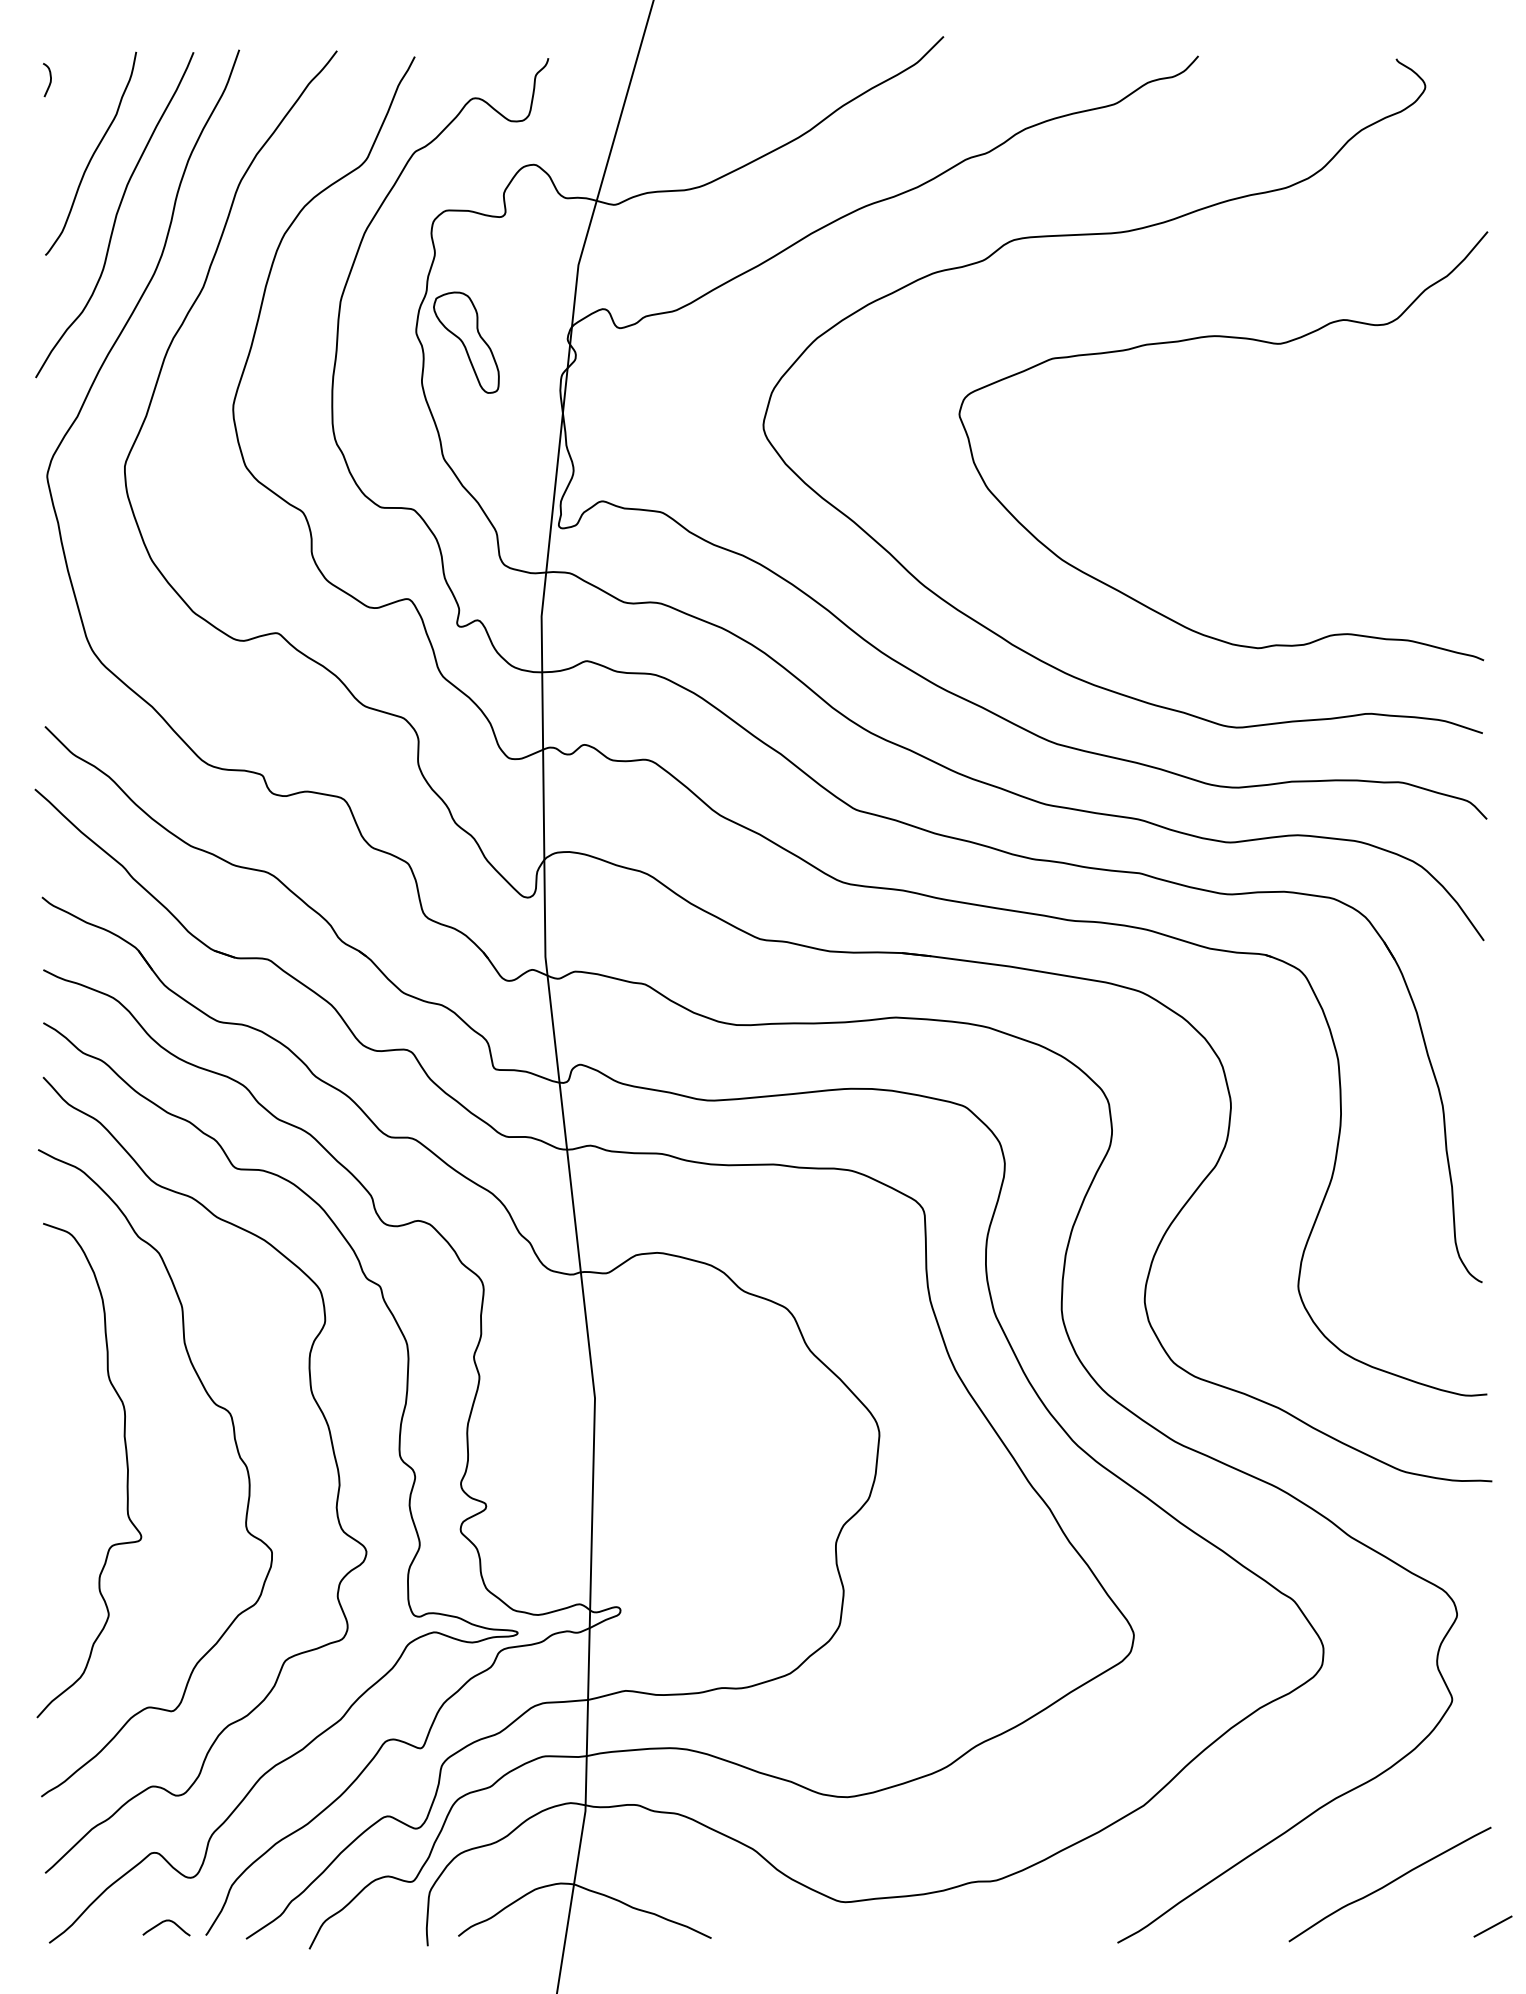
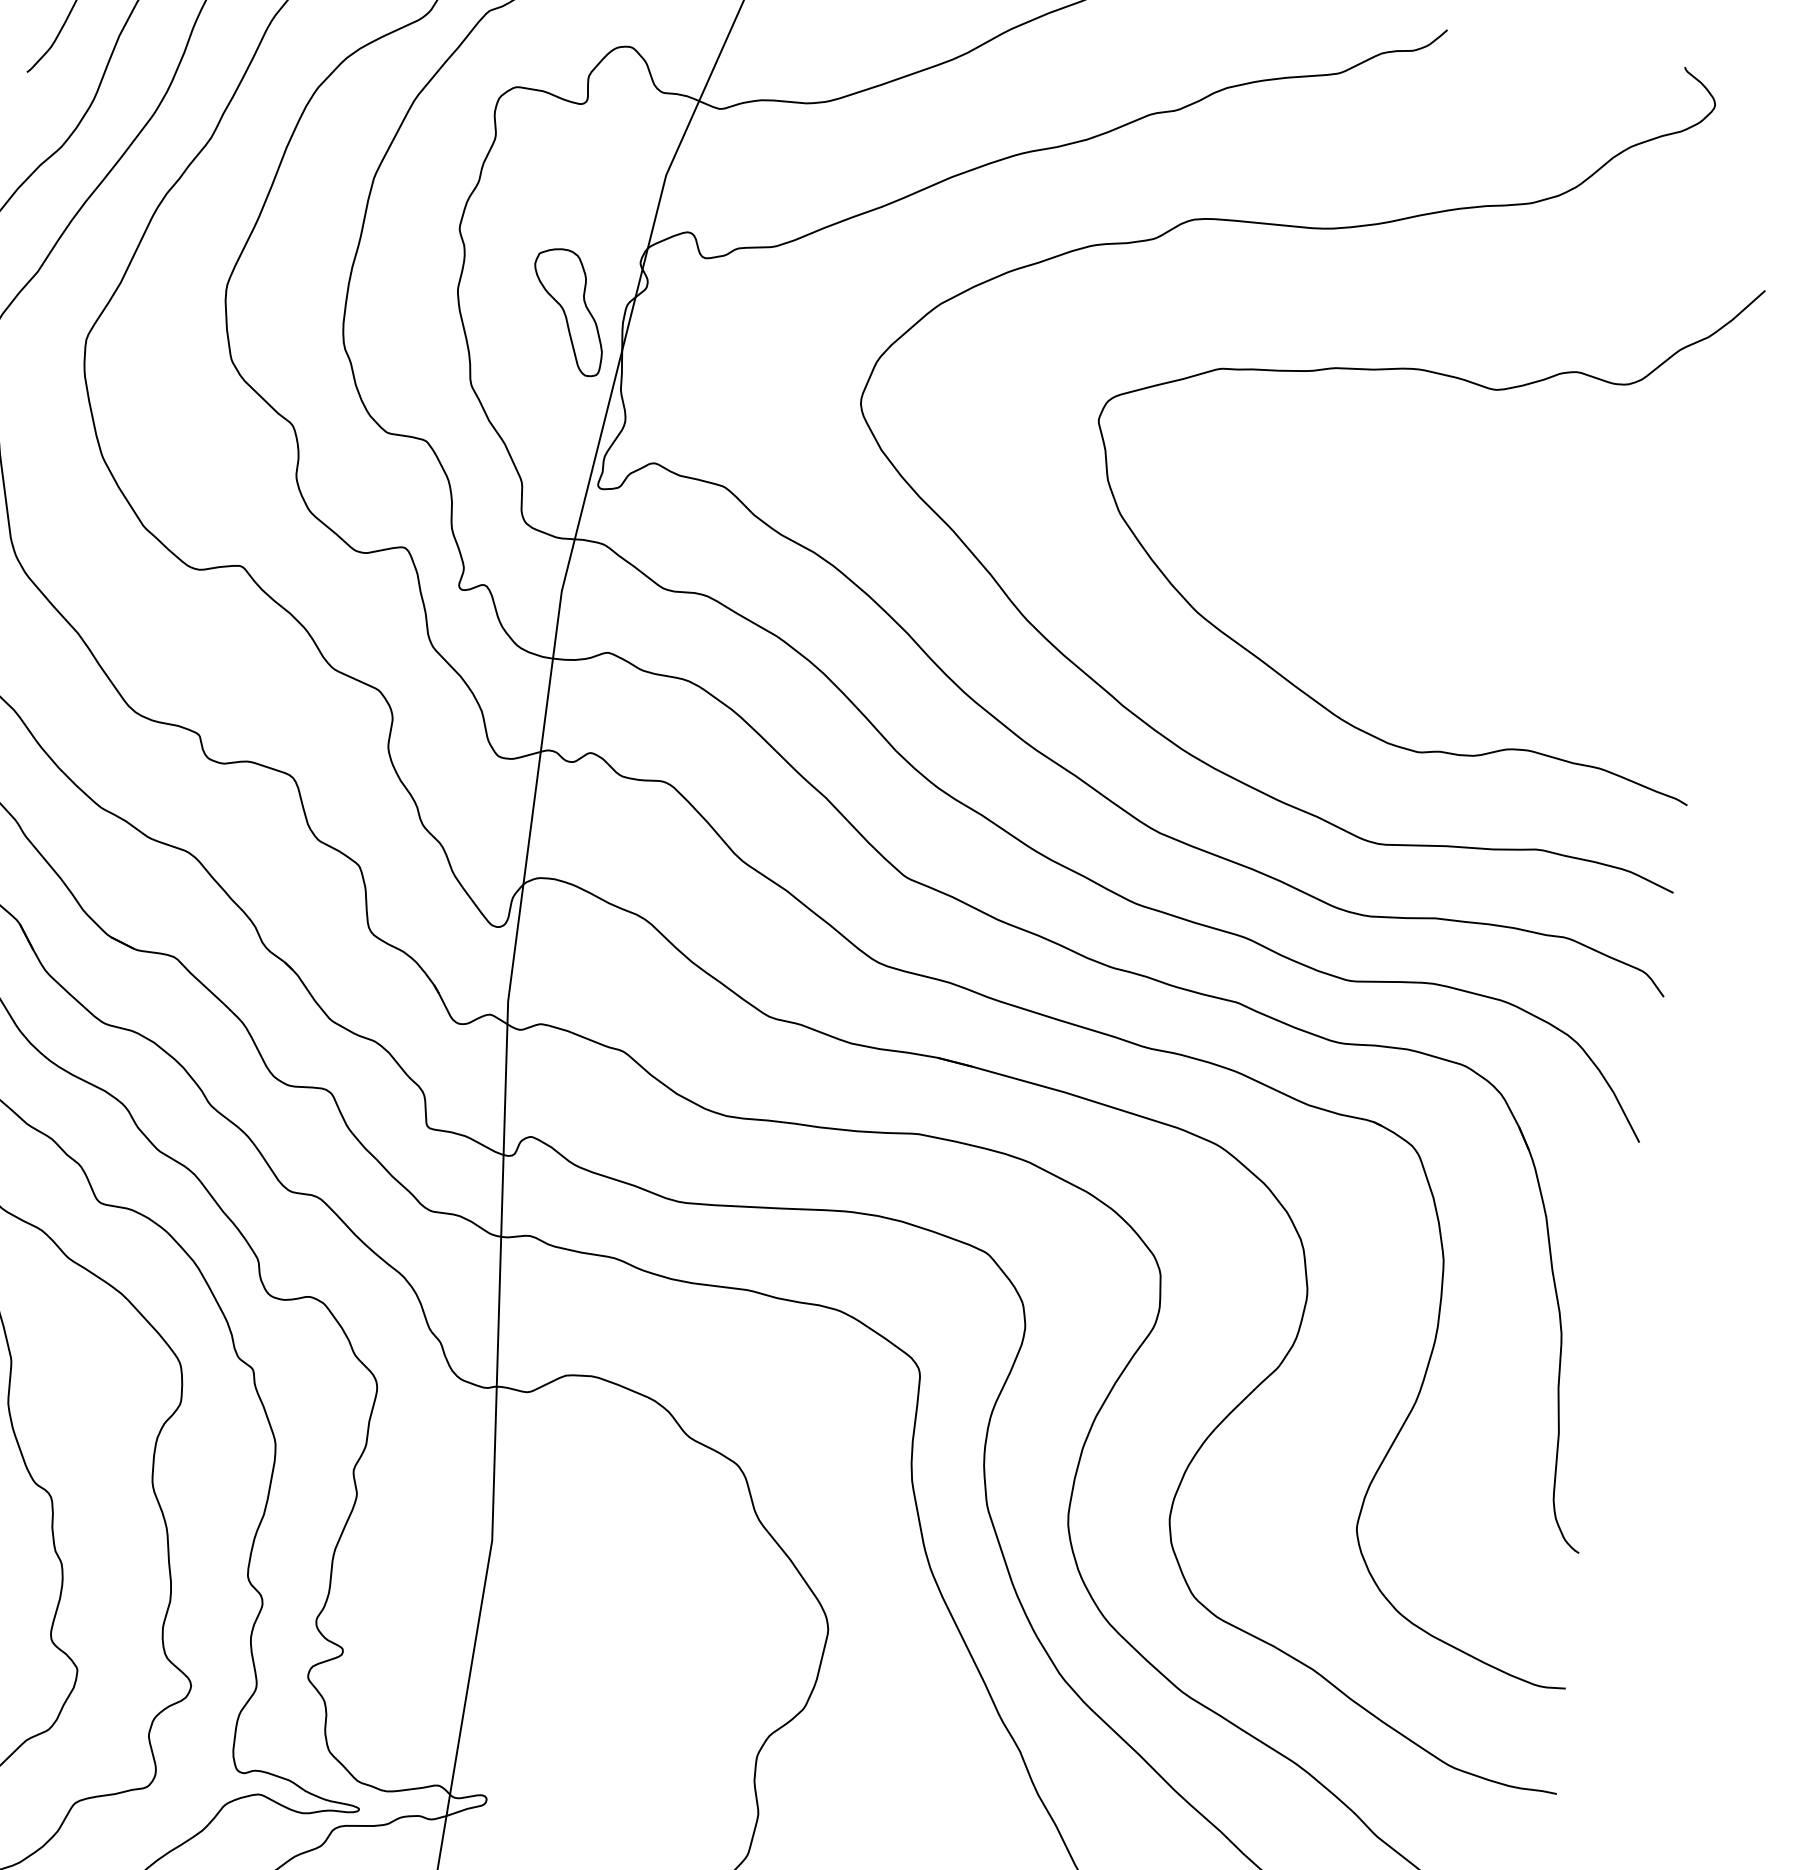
part: (466, 342) -> (568, 311), moved

